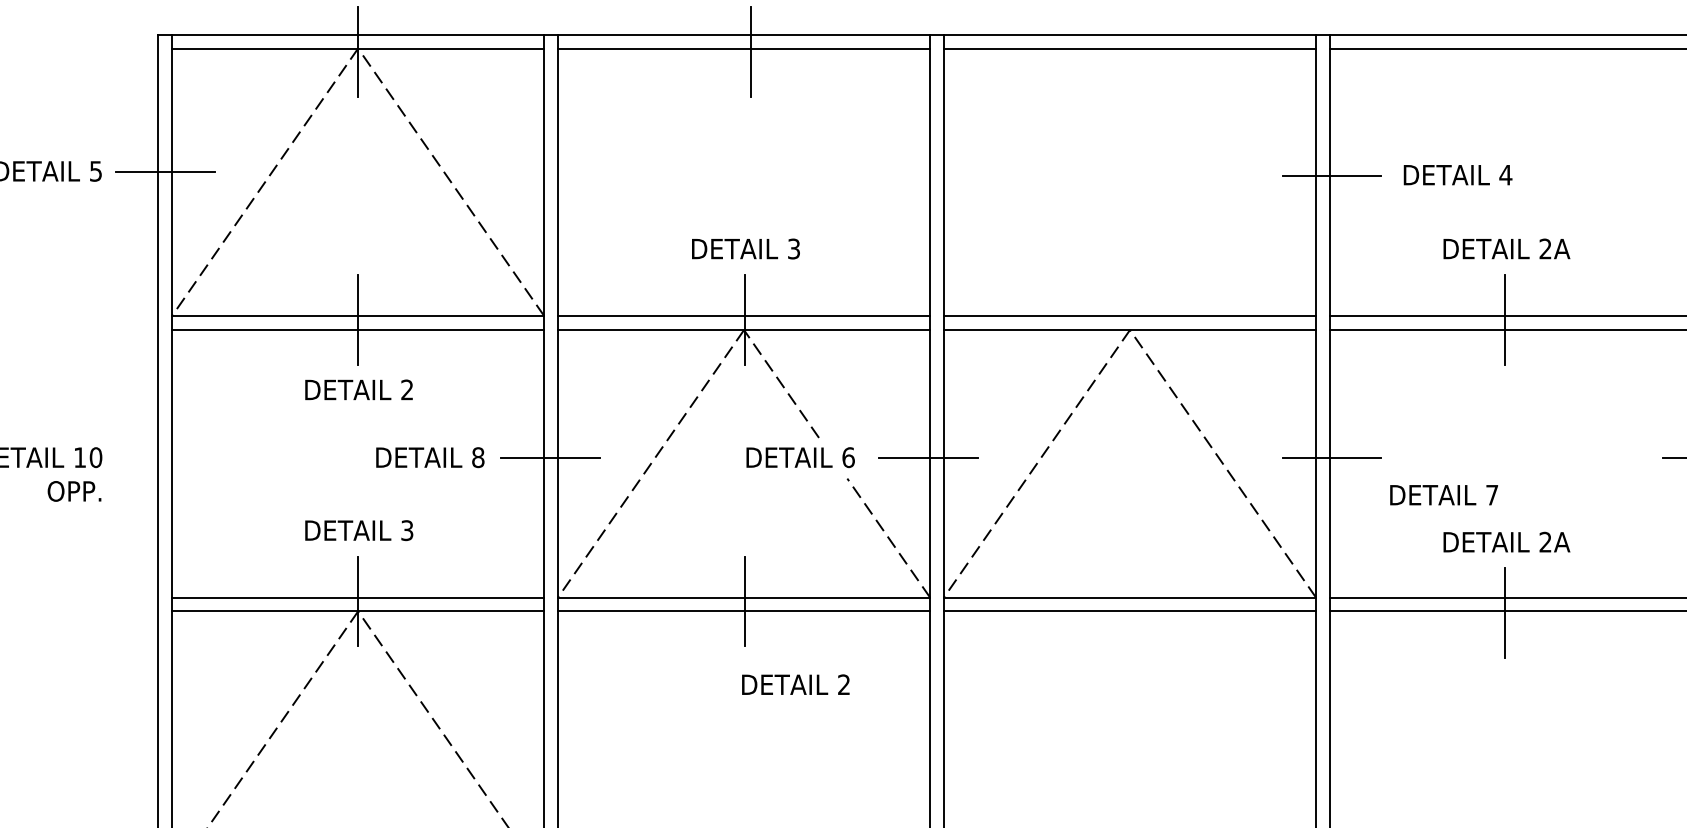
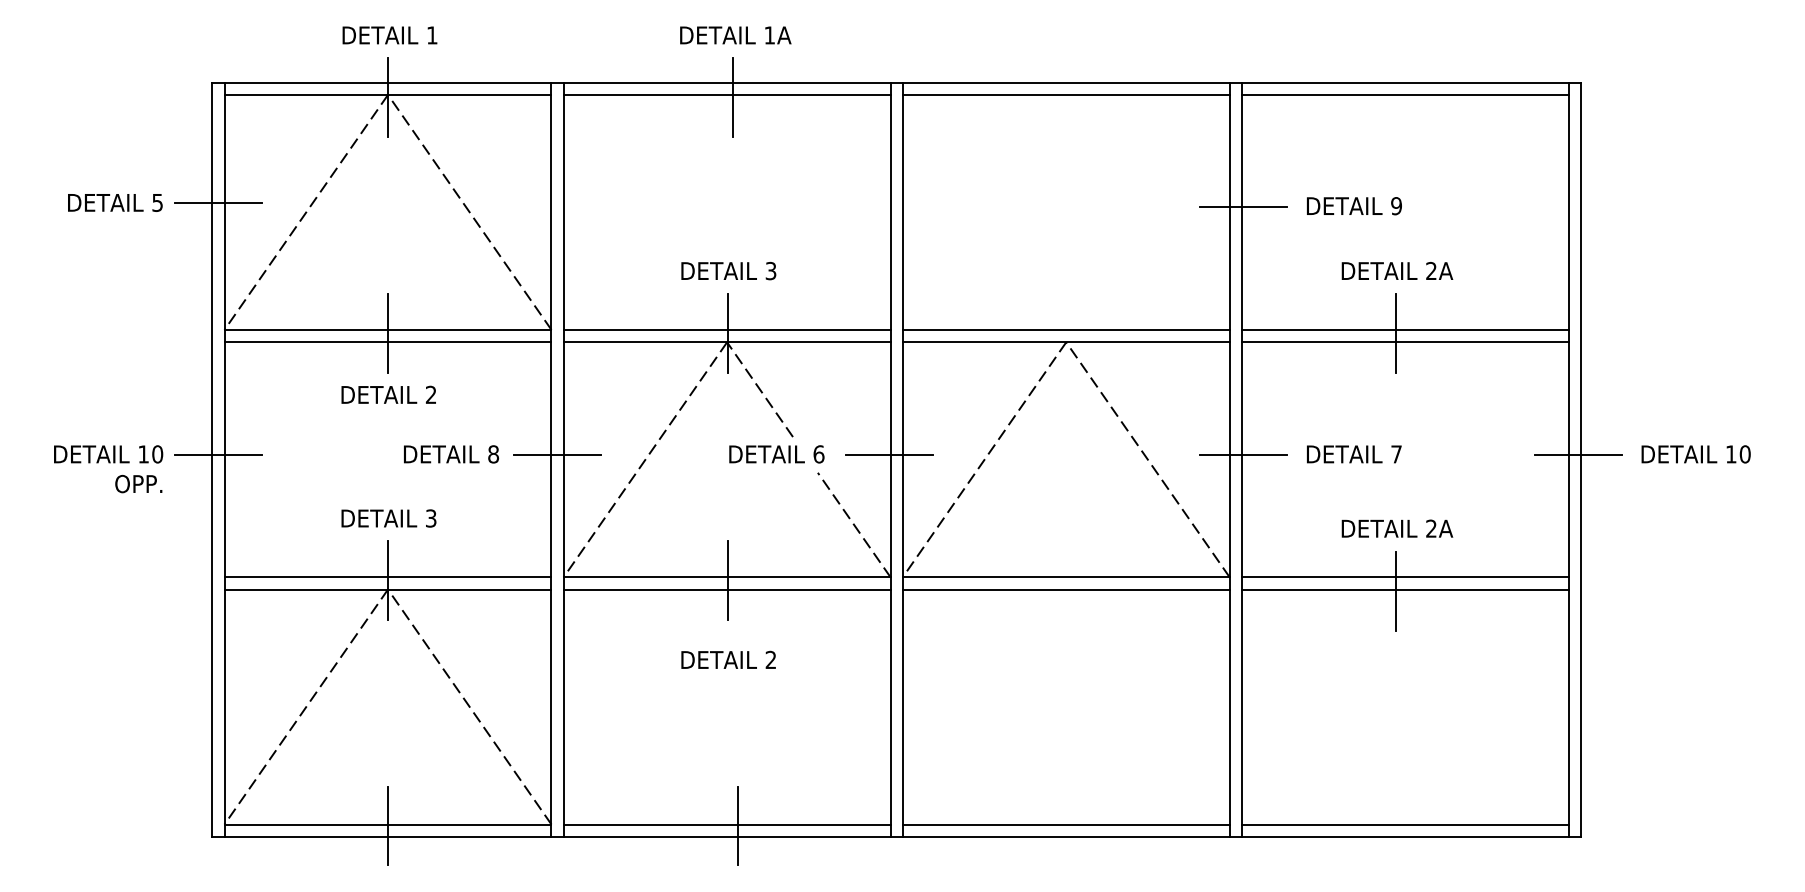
text: (1505, 175) -> (1396, 206), 4 -> 9
line: (165, 457) -> (218, 454), added
text: (1444, 495) -> (1354, 454), moved
text: (795, 684) -> (728, 659), moved

